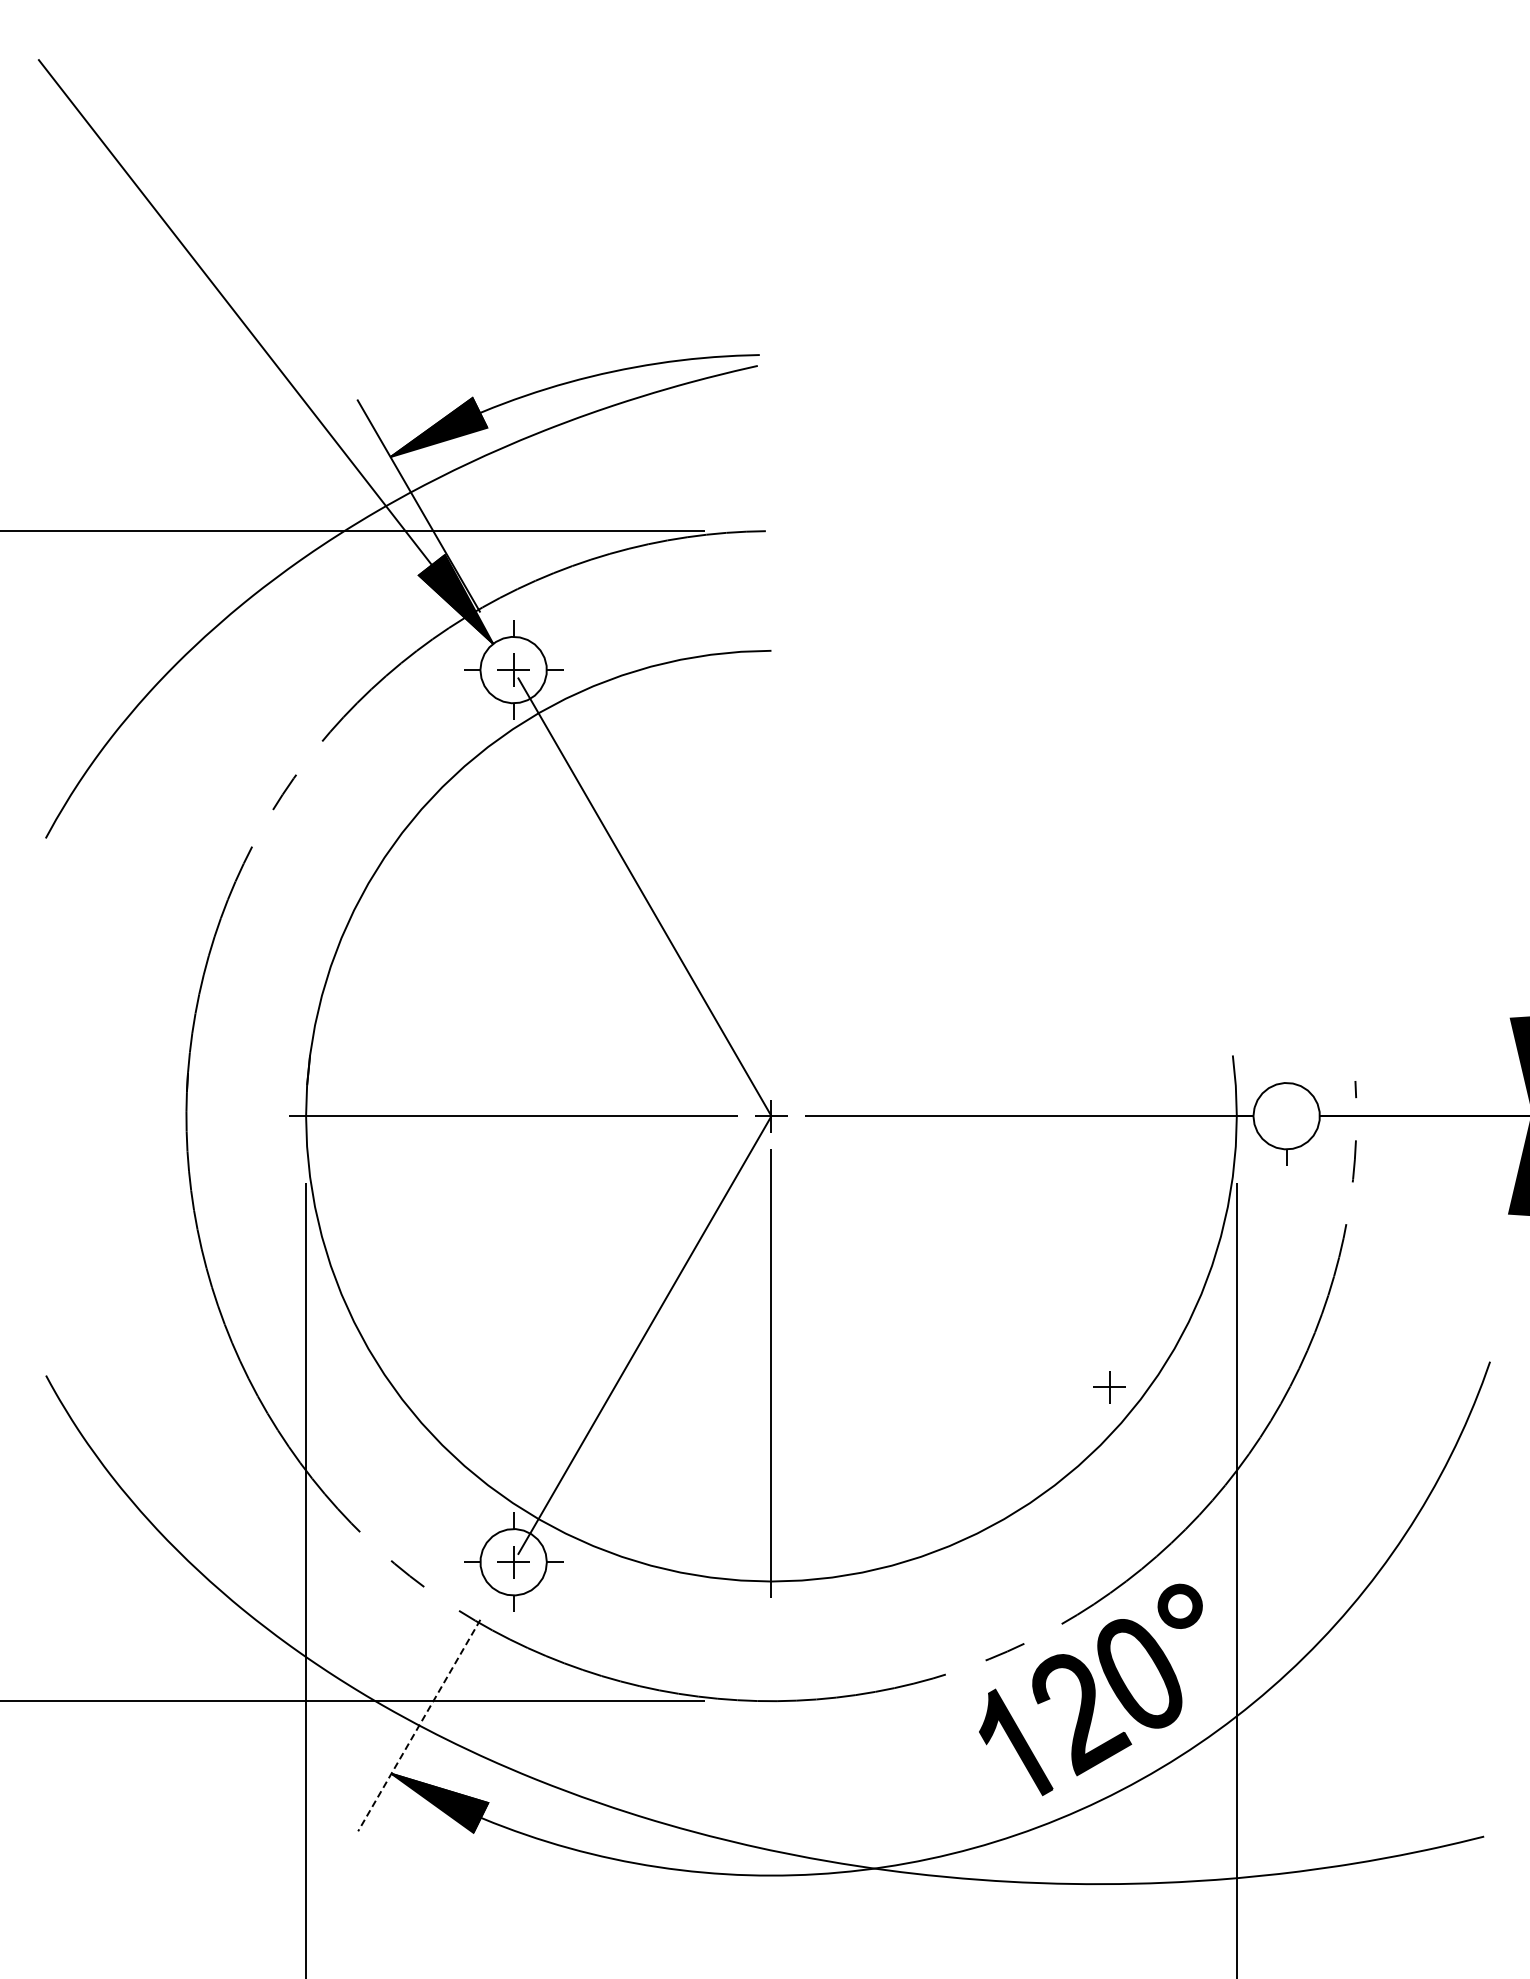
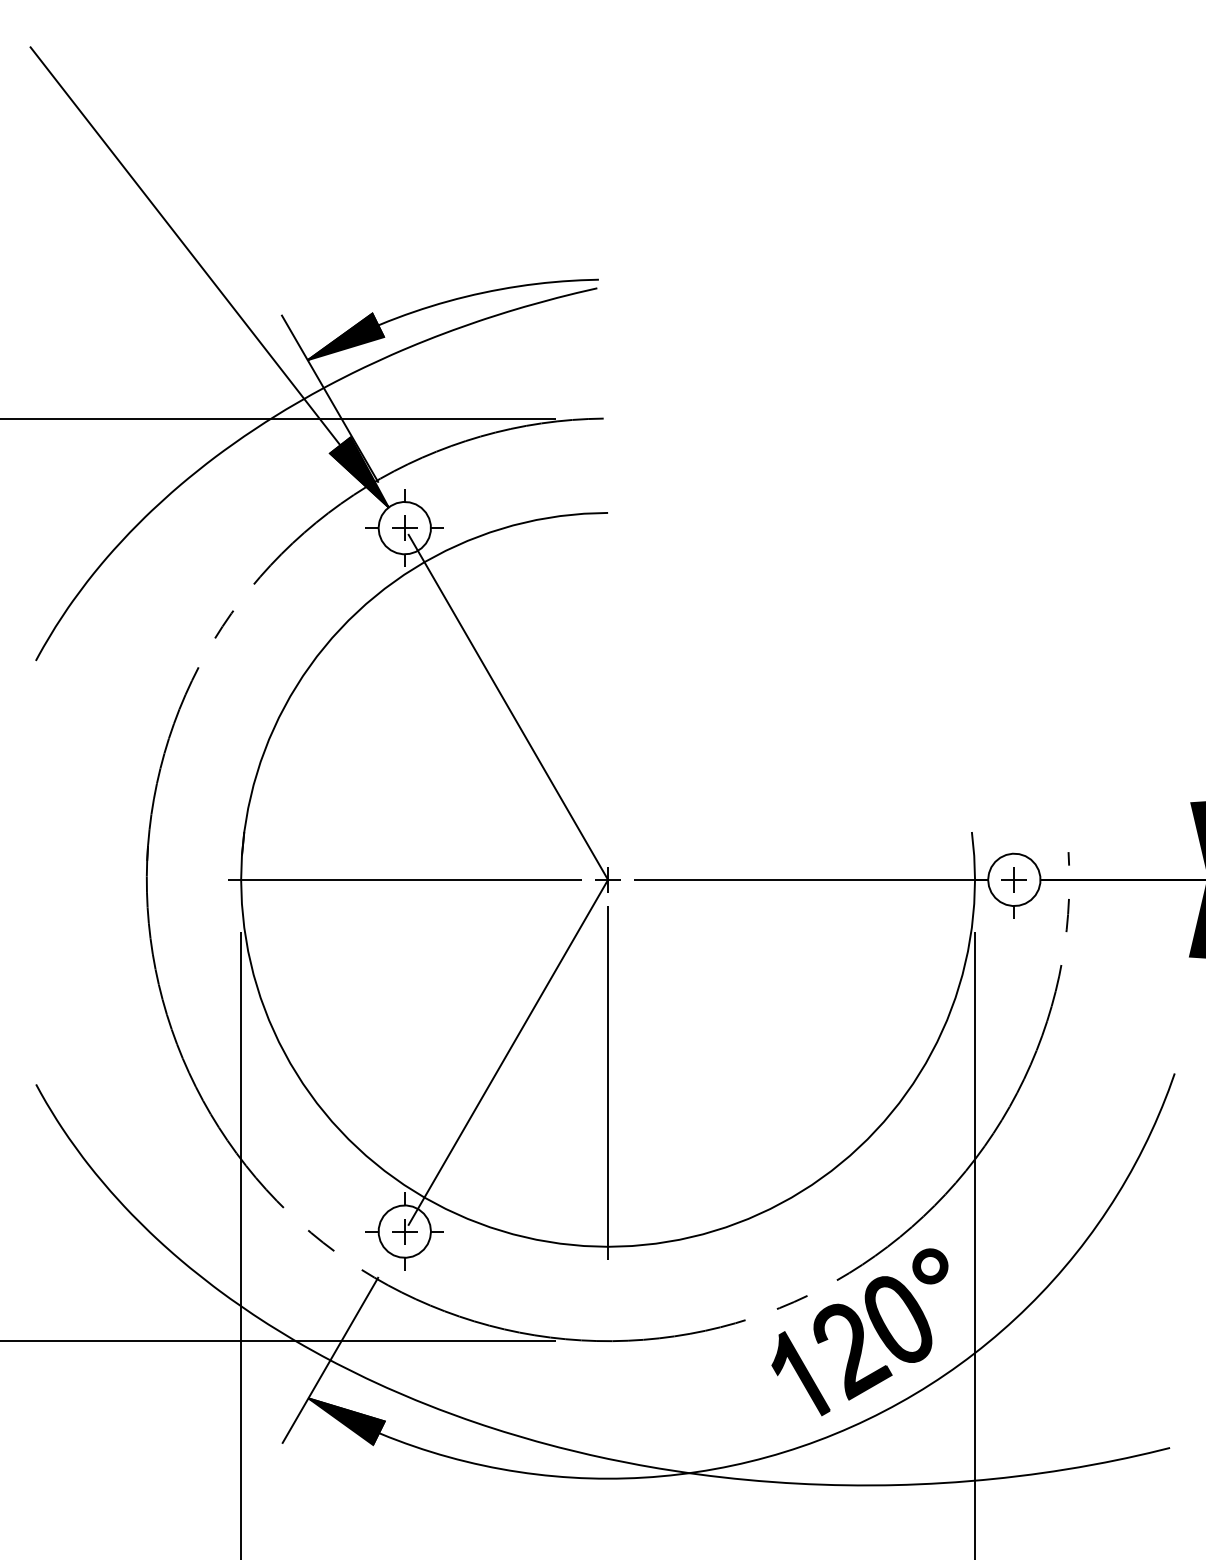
part: (1109, 1387) -> (1014, 880), moved
line: (419, 1726) -> (330, 1361), dashed -> solid

